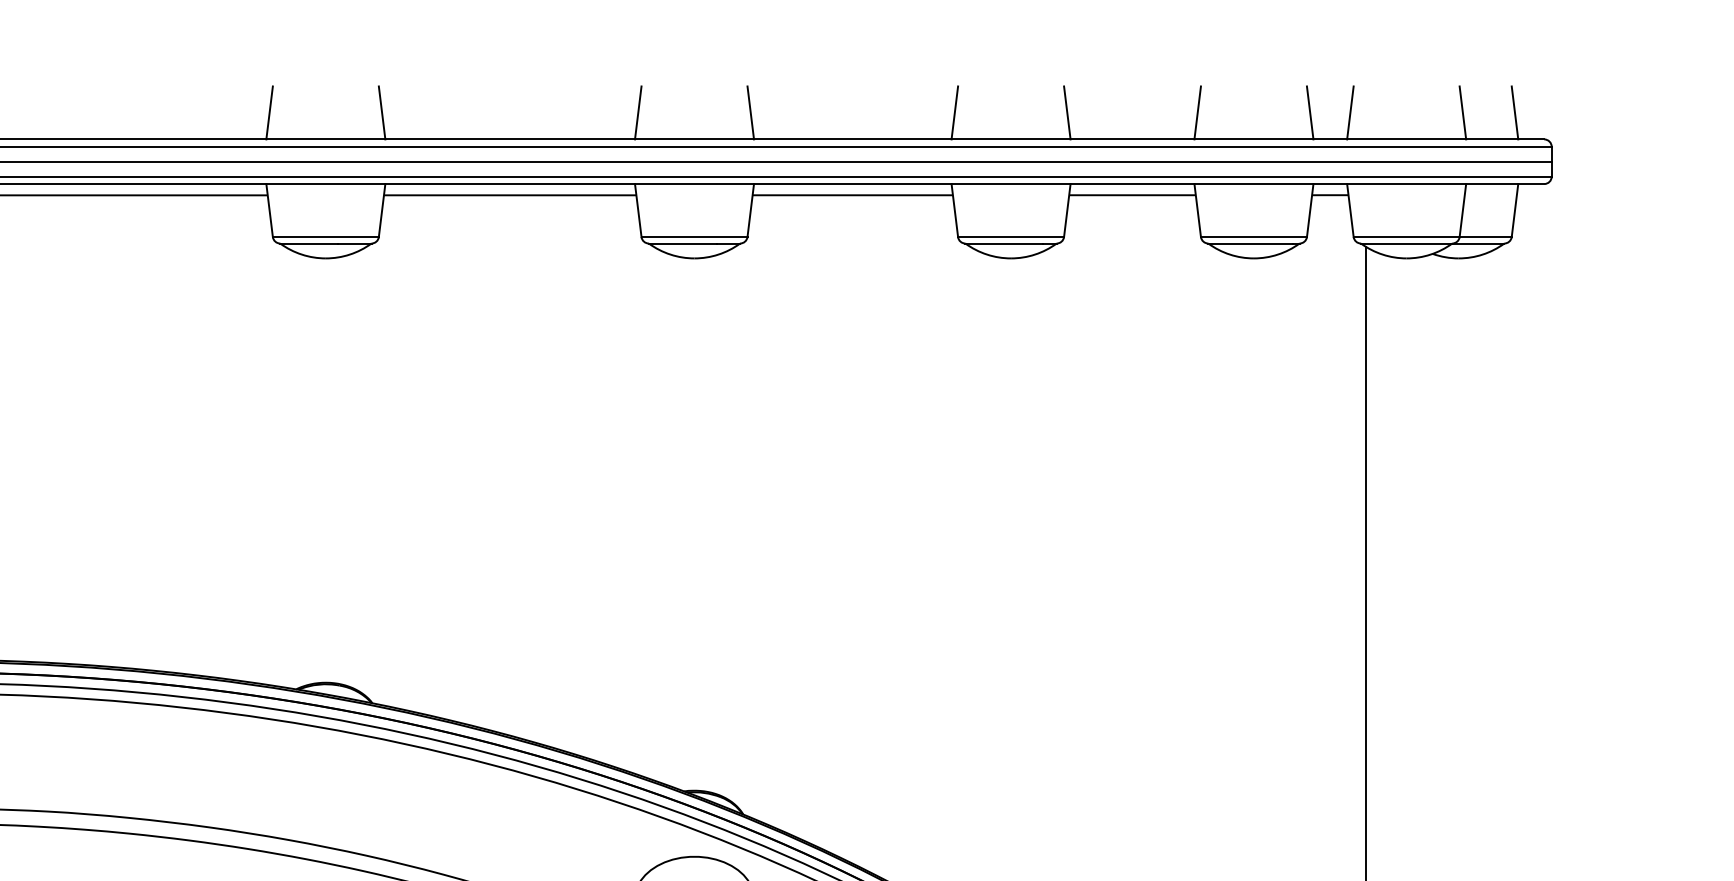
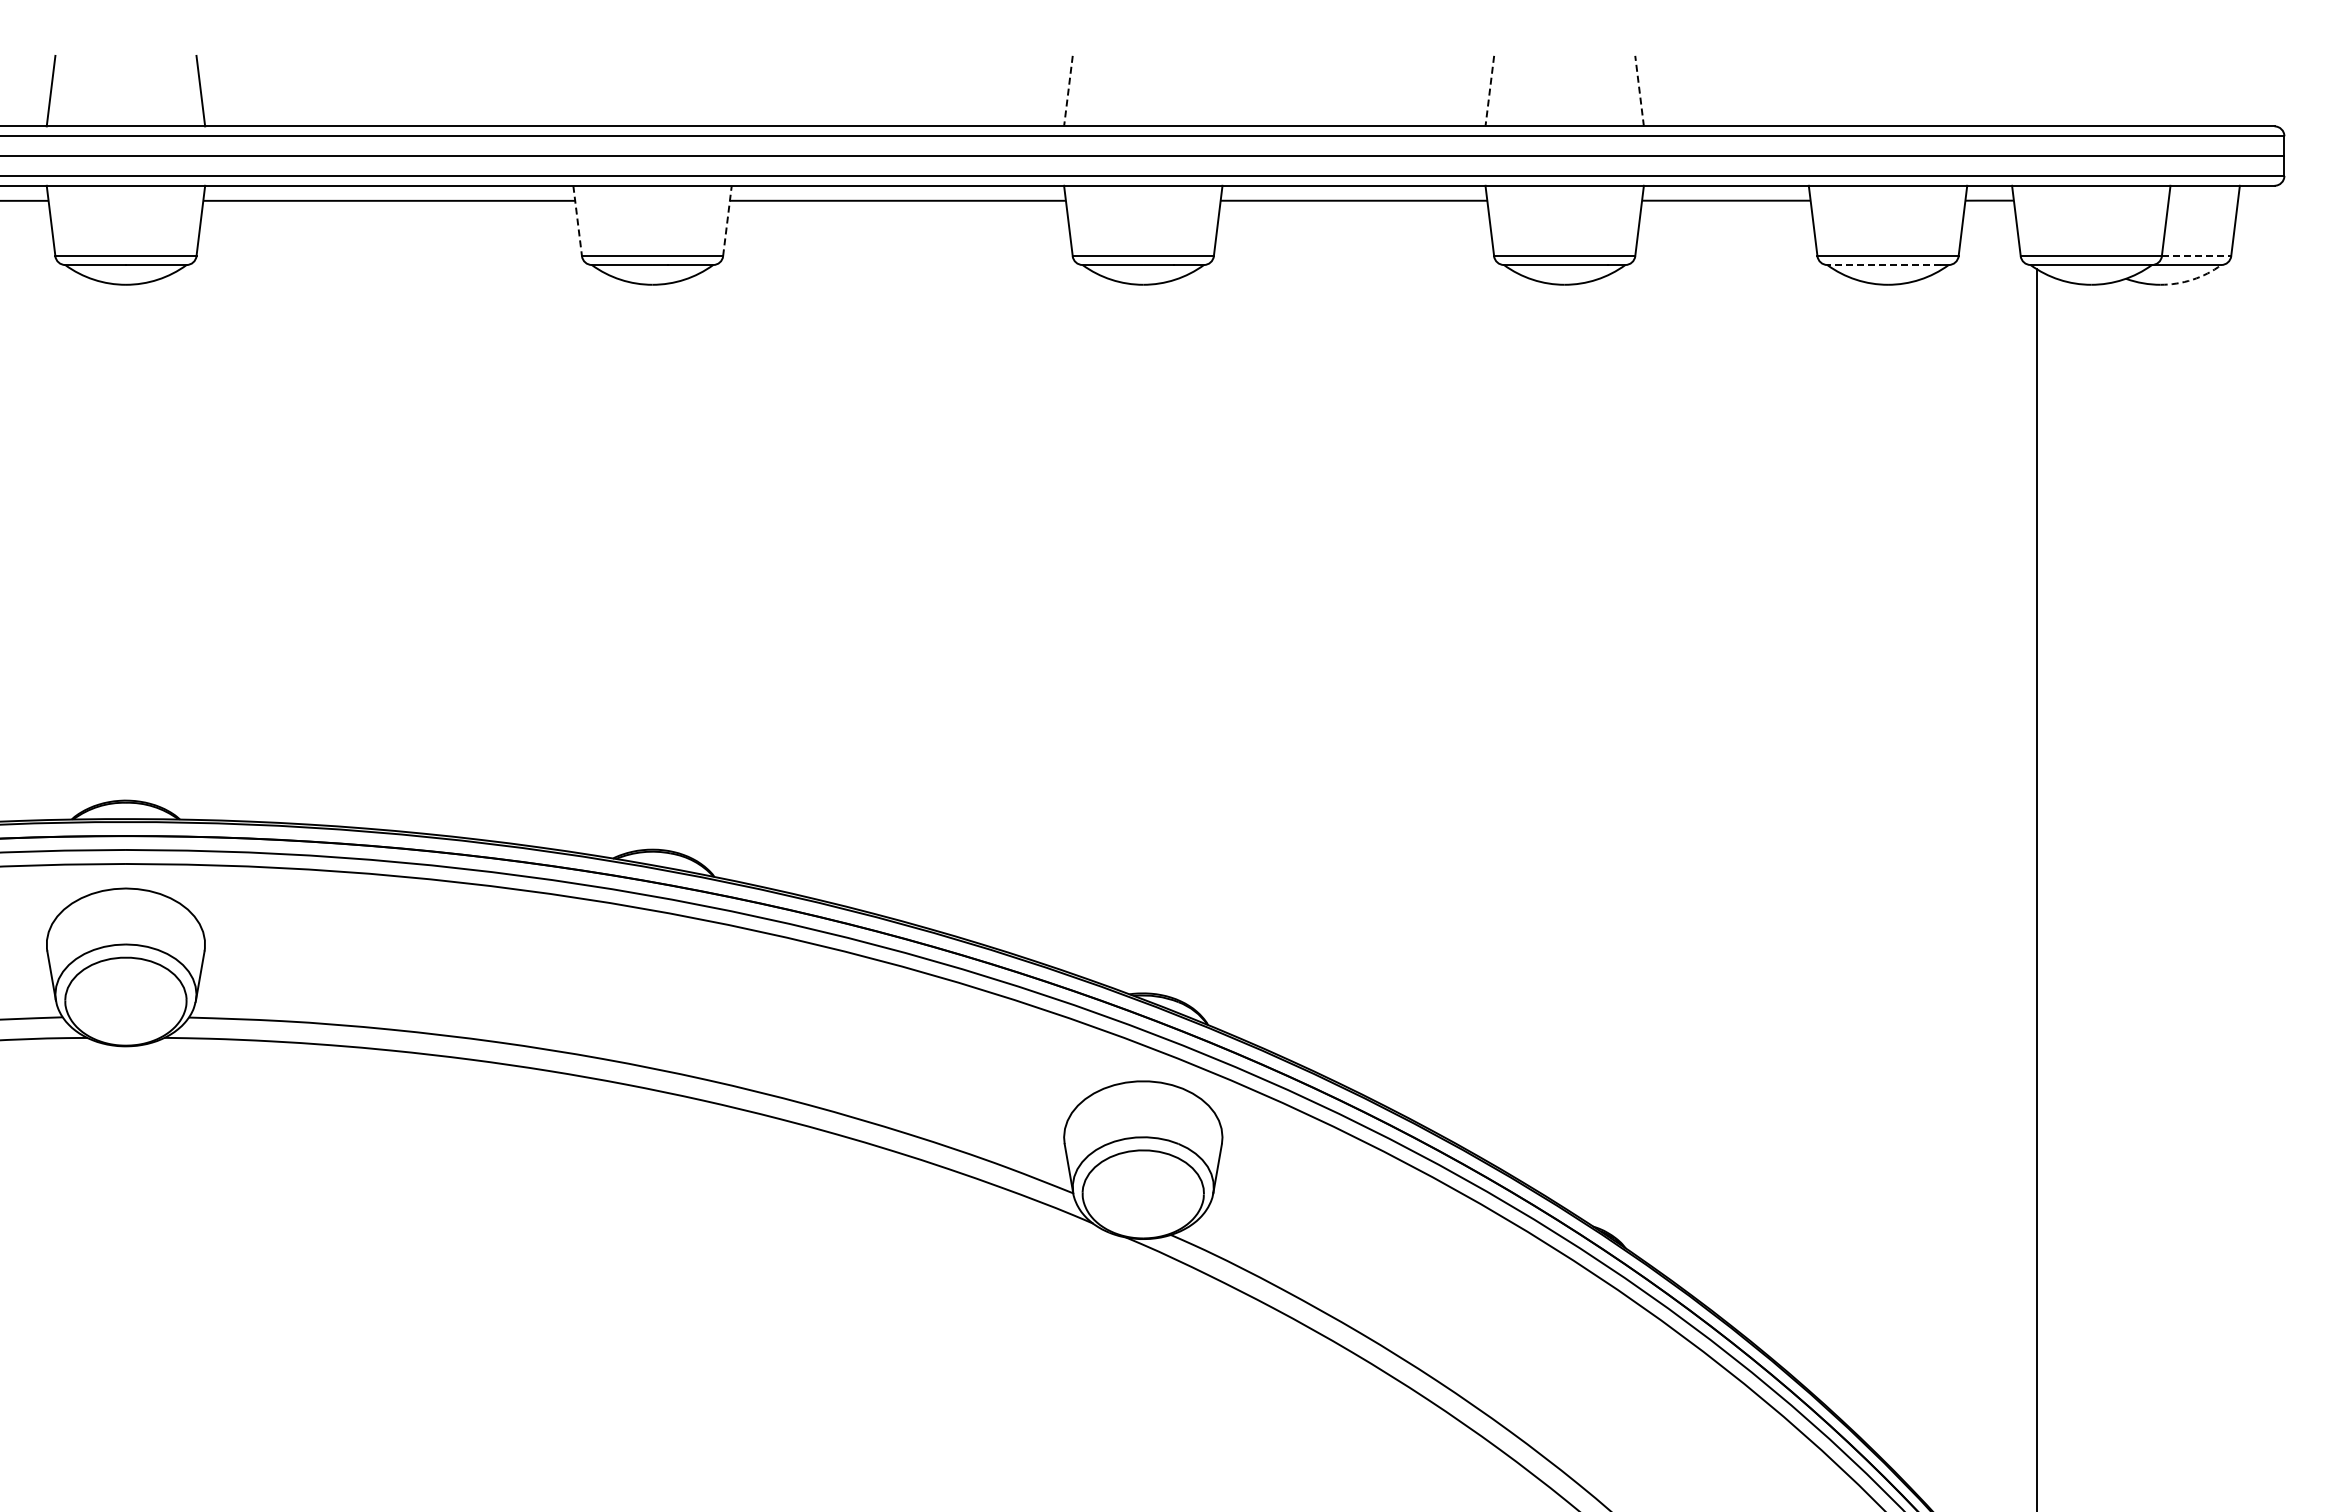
line: (269, 112) -> (577, 90), removed
line: (382, 112) -> (727, 90), removed
line: (750, 112) -> (1217, 90), removed
line: (1197, 112) -> (1812, 90), removed
line: (1309, 112) -> (1962, 90), removed
line: (1350, 112) -> (2016, 90), removed
line: (1462, 112) -> (2165, 90), removed
line: (1514, 112) -> (2235, 90), removed
line: (638, 113) -> (1068, 91), solid -> dashed
line: (954, 113) -> (1489, 91), solid -> dashed
line: (1067, 113) -> (1639, 91), solid -> dashed
line: (269, 210) -> (577, 221), solid -> dashed
line: (382, 210) -> (727, 221), solid -> dashed
line: (1485, 237) -> (2196, 256), solid -> dashed
line: (1250, 243) -> (1883, 265), solid -> dashed
arc: (1482, 254) -> (2192, 279), solid -> dashed

